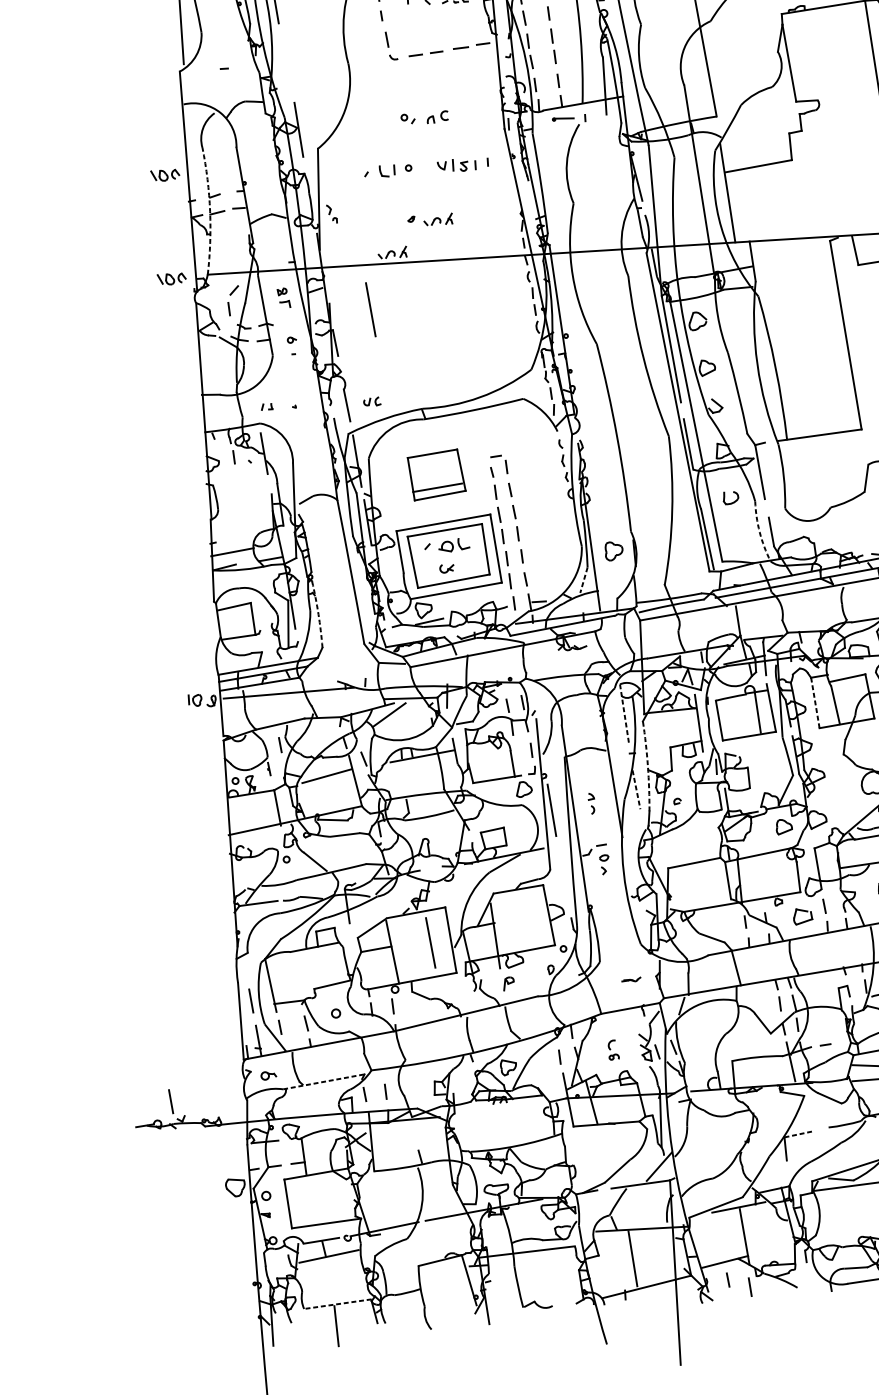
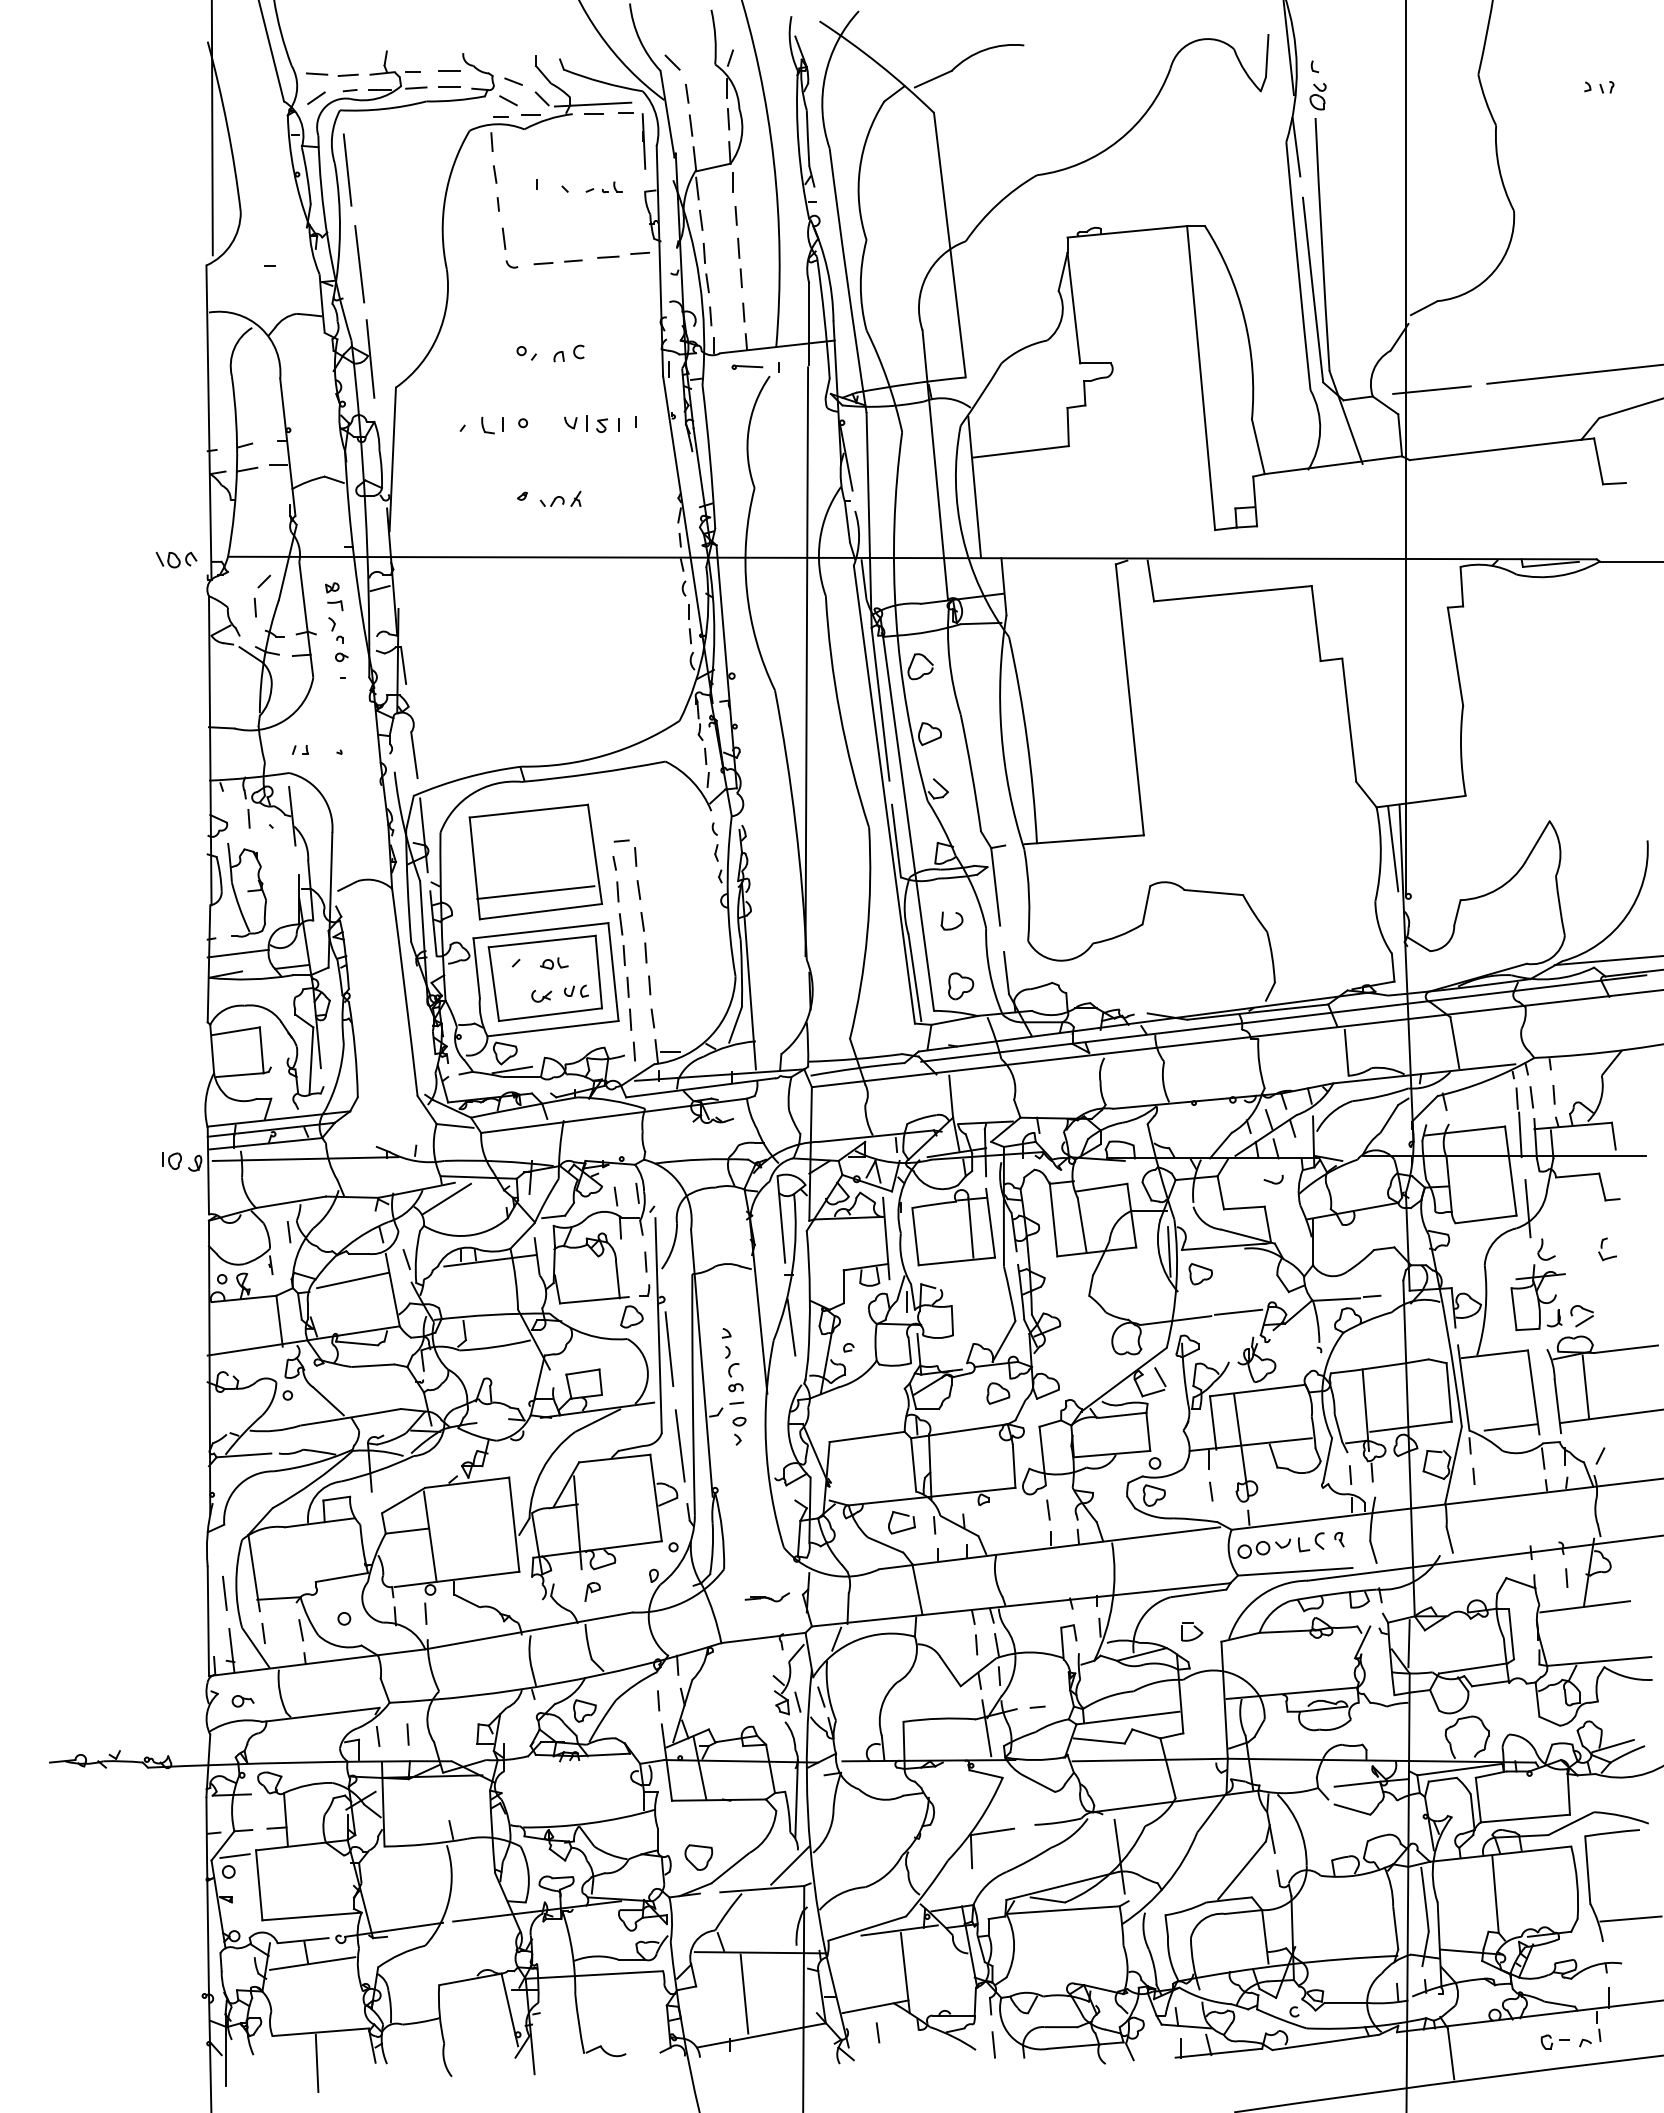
part: (165, 175) -> (176, 411), removed
arc: (210, 211) -> (237, 466), dashed -> solid
part: (331, 213) -> (335, 630), moved
part: (392, 252) -> (492, 541), removed
line: (370, 309) -> (359, 264), moved
line: (617, 322) -> (806, 661), added
part: (372, 401) -> (576, 990), moved
part: (436, 474) -> (535, 861), size x1.67
part: (235, 507) -> (246, 890), added
arc: (759, 532) -> (989, 972), dashed -> solid
part: (454, 545) -> (554, 963), size x0.62
part: (614, 551) -> (961, 986), moved
line: (583, 579) -> (735, 1024), dashed -> solid
arc: (318, 614) -> (355, 1049), dashed -> solid
line: (815, 701) -> (1053, 1218), dashed -> solid
line: (624, 714) -> (781, 1219), dashed -> solid
arc: (647, 766) -> (809, 1295), dashed -> solid
line: (636, 790) -> (791, 1328), dashed -> solid
part: (803, 911) -> (902, 1515), moved
line: (430, 942) -> (679, 1445), moved
part: (630, 979) -> (766, 1597), size x1.67
part: (613, 1050) -> (735, 1377), moved
line: (323, 1081) -> (320, 1714), dashed -> solid
line: (170, 1101) -> (101, 1729), removed
line: (799, 1133) -> (992, 1831), dashed -> solid
line: (269, 1184) -> (234, 1855), added
part: (235, 1187) -> (698, 1857), moved
line: (750, 1286) -> (993, 2044), moved
line: (337, 1304) -> (320, 2032), dashed -> solid

